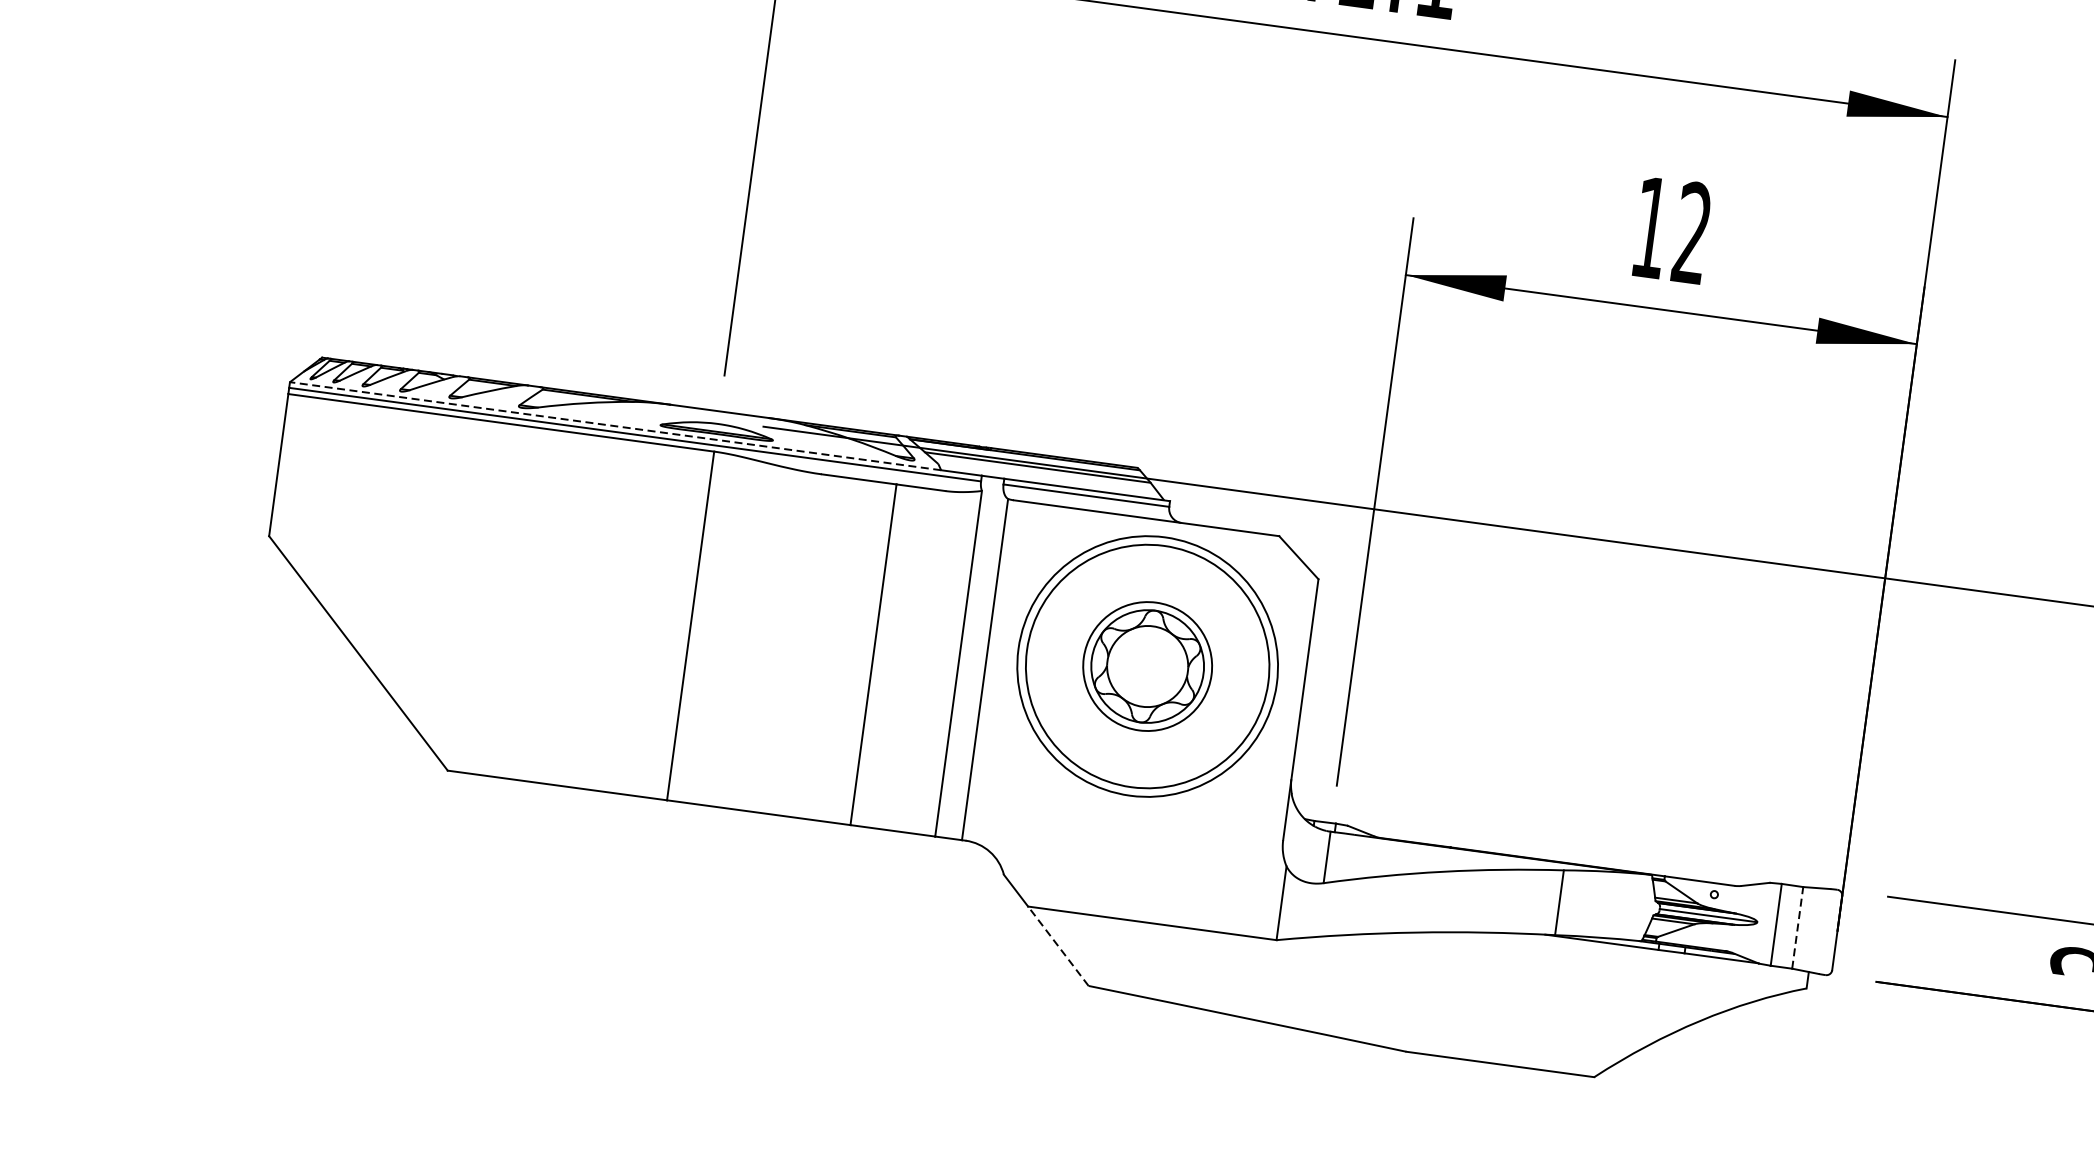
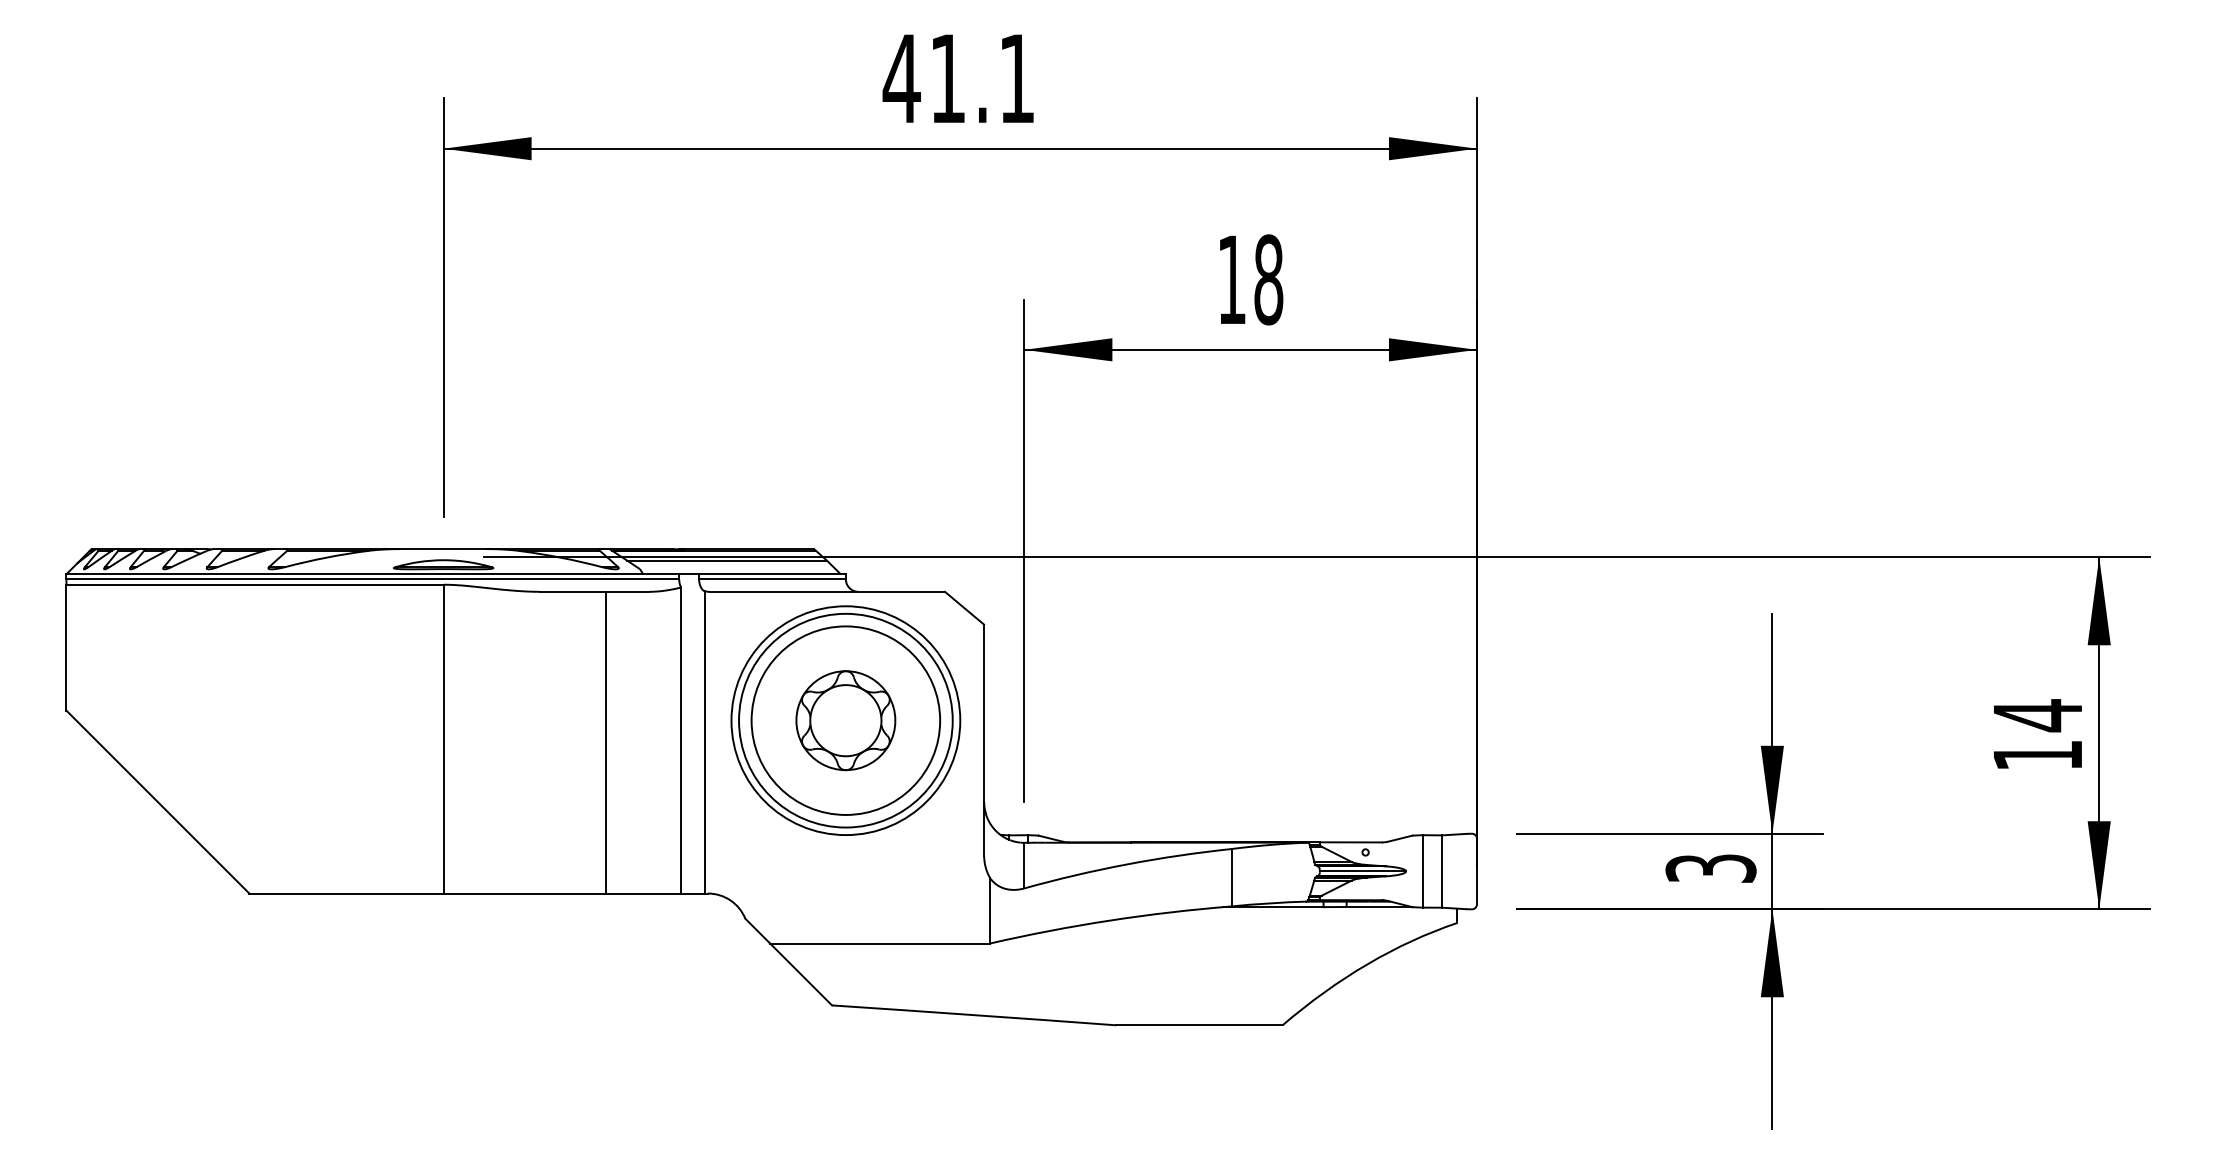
text: (1692, 232) -> (1268, 279), 12 -> 18
line: (615, 426) -> (354, 574), dashed -> solid
circle: (1147, 666) -> (845, 720), size x1.67
line: (1797, 927) -> (1441, 871), dashed -> solid
line: (1058, 946) -> (801, 974), dashed -> solid

